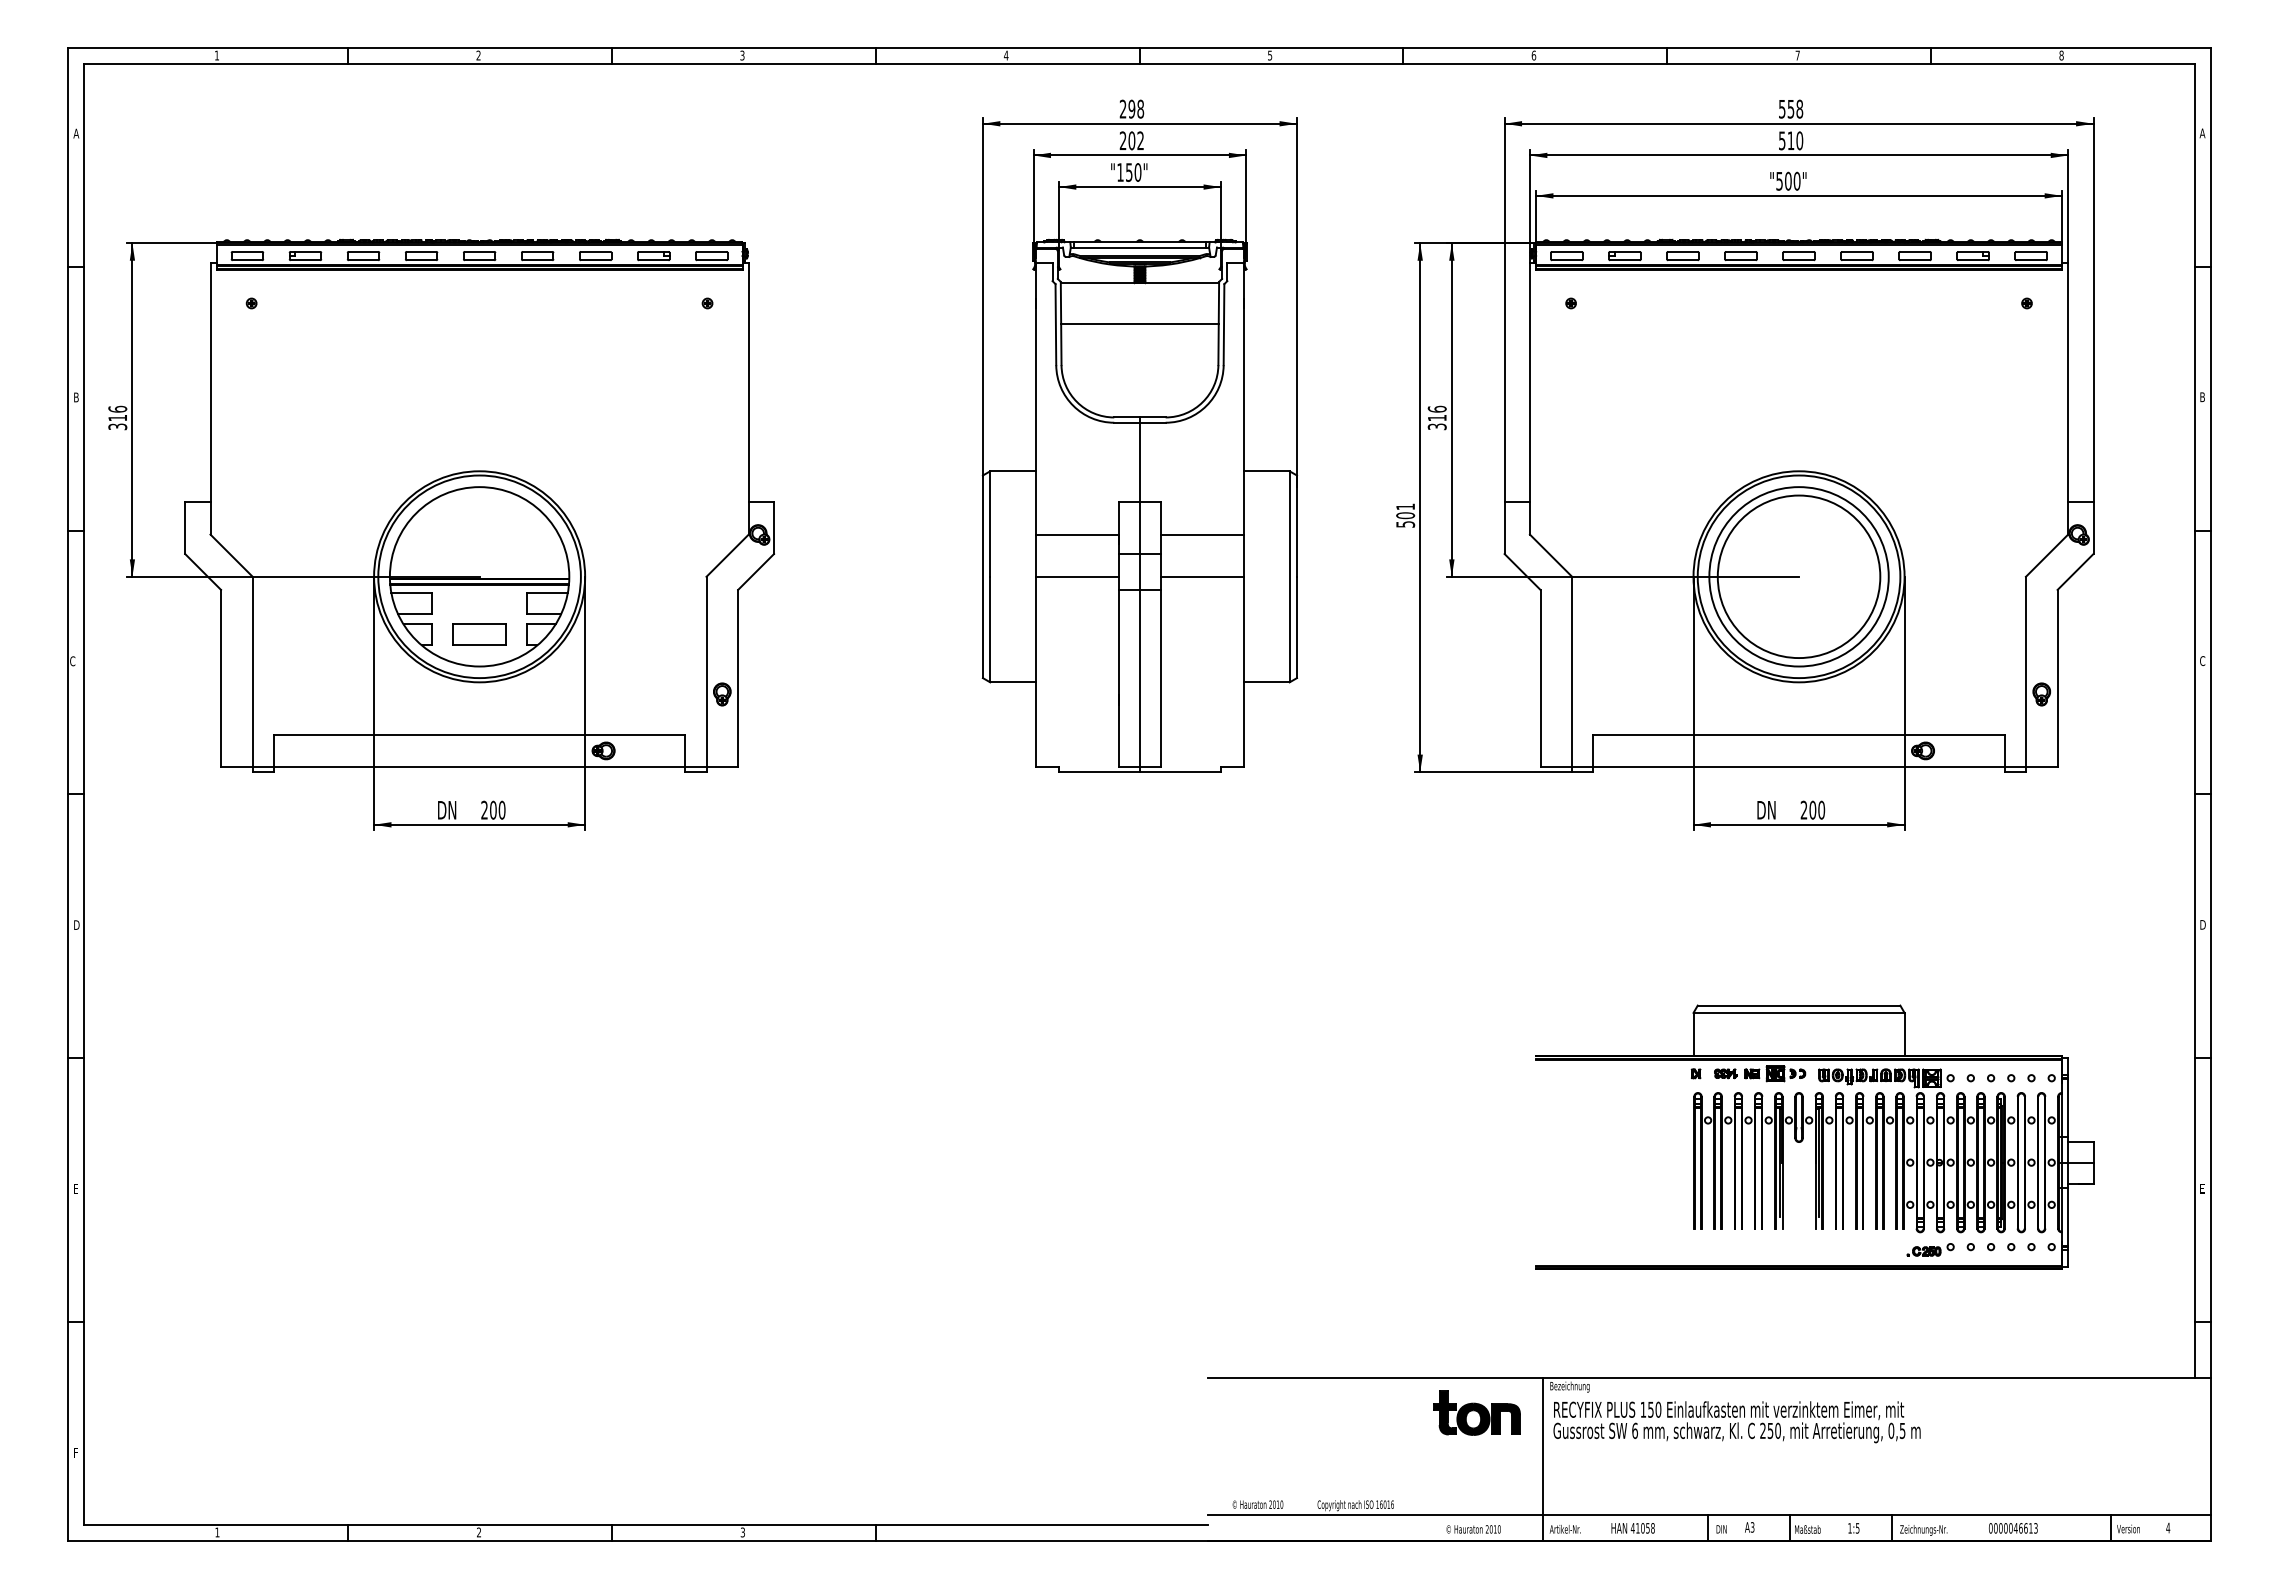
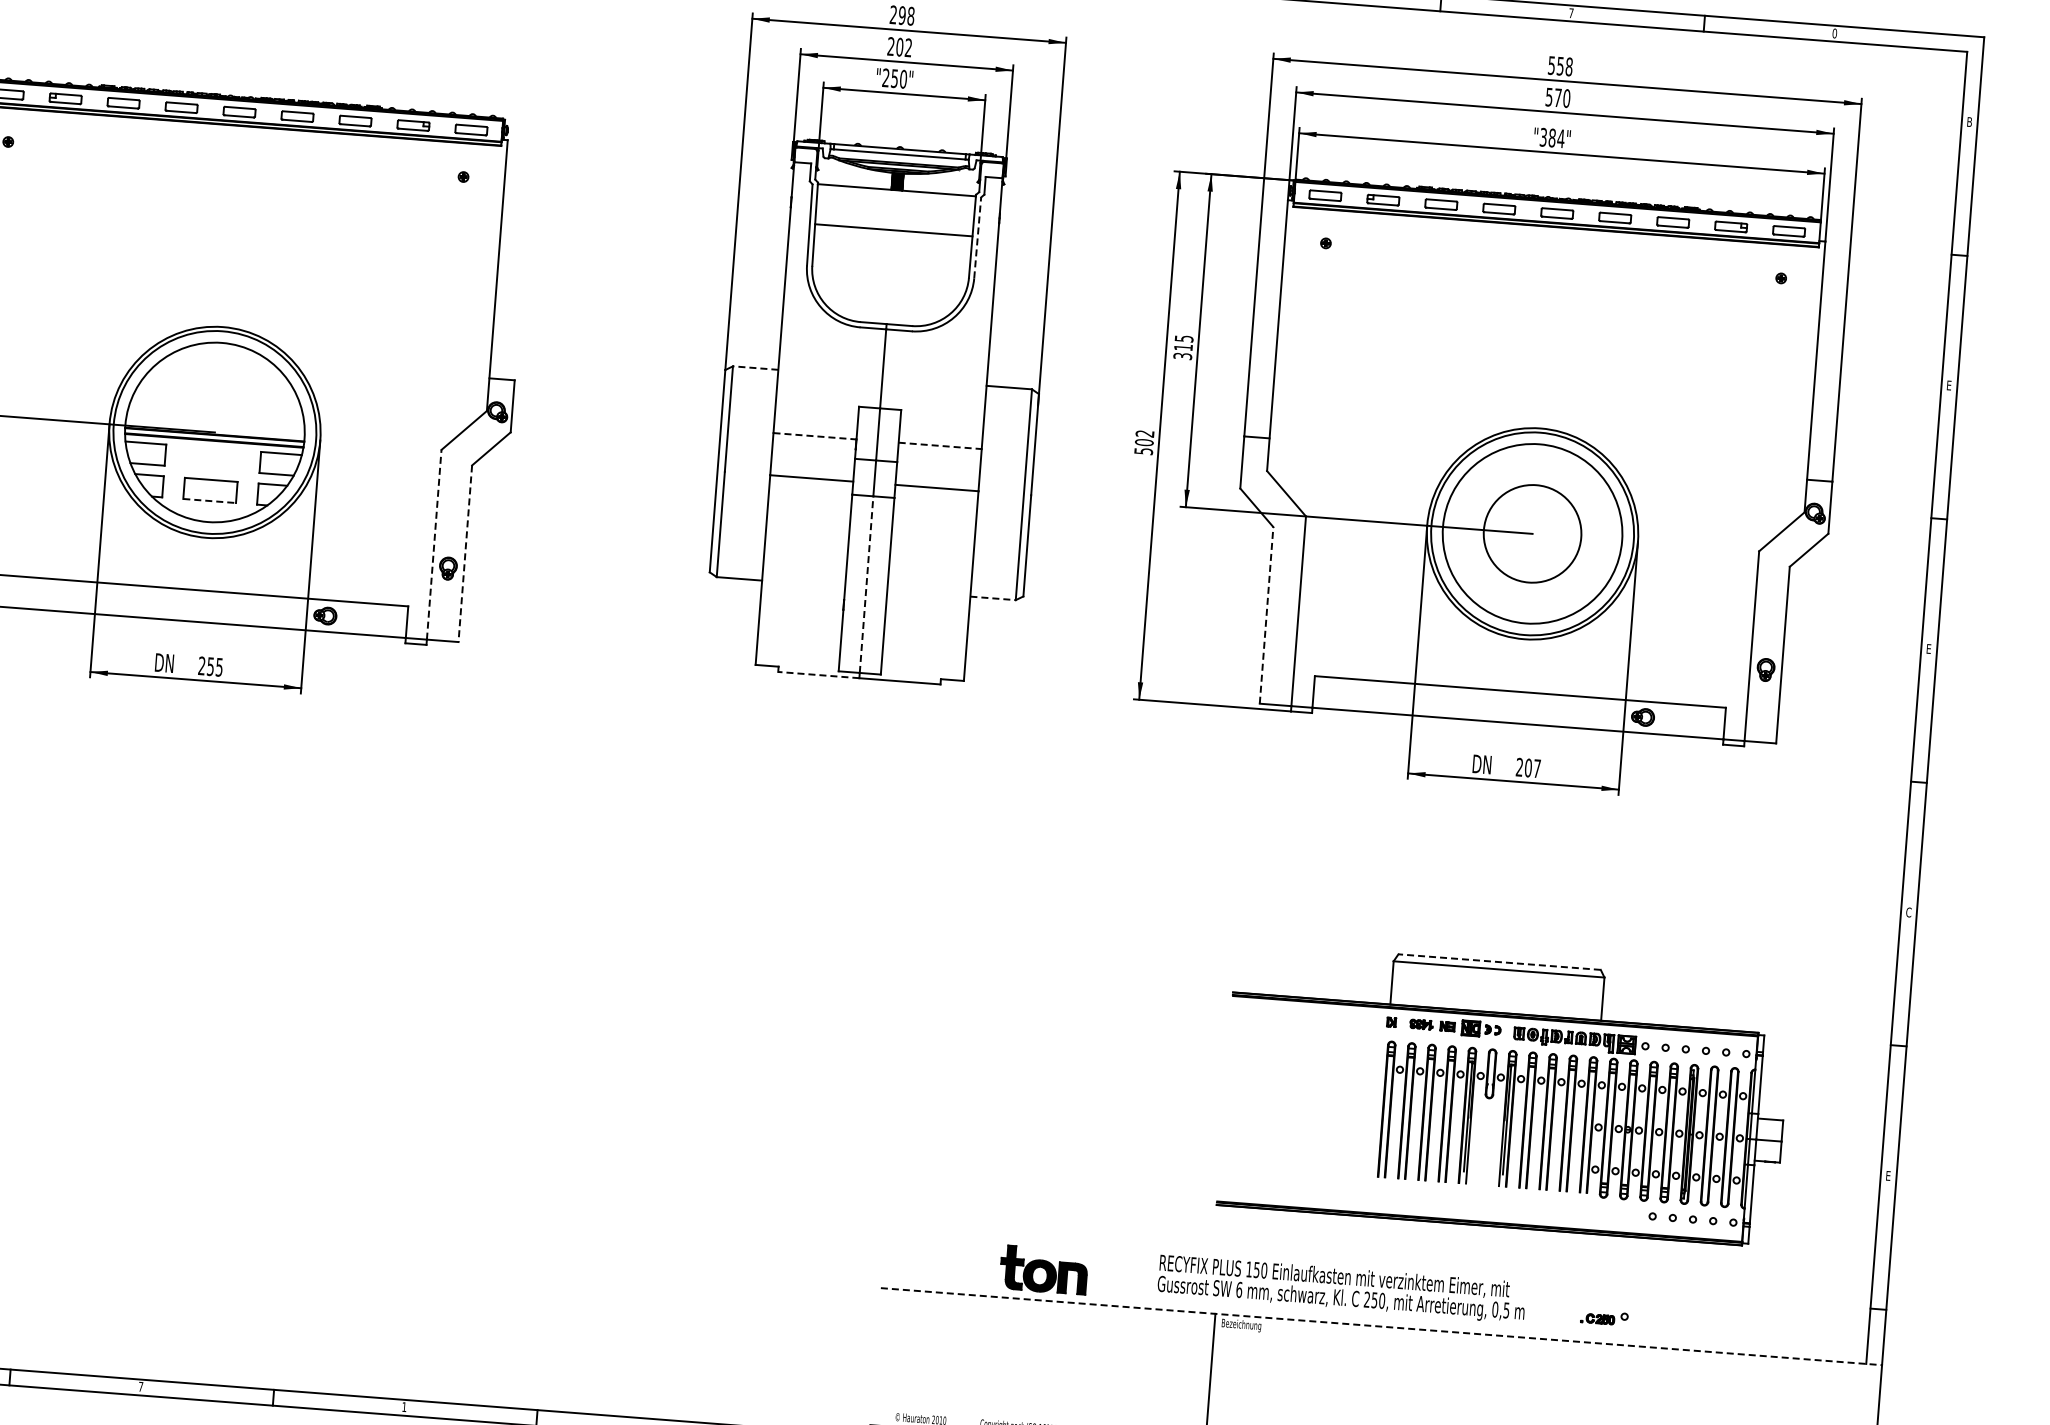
text: (2061, 55) -> (1834, 33), 8 -> 0
text: (2202, 133) -> (1969, 122), A -> B
text: (1790, 140) -> (1557, 97), 510 -> 570
text: (1120, 172) -> (886, 77), "150" -> "250"
text: (1788, 180) -> (1552, 137), "500" -> "384"
line: (1224, 324) -> (978, 237), solid -> dashed
text: (2202, 397) -> (1949, 385), B -> E
text: (1436, 408) -> (1183, 337), 316 -> 315
line: (1012, 471) -> (755, 368), solid -> dashed
text: (1405, 506) -> (1144, 433), 501 -> 502
line: (1077, 534) -> (815, 436), solid -> dashed
line: (1202, 534) -> (940, 445), solid -> dashed
circle: (1798, 576) -> (1532, 533), size x0.6
line: (480, 645) -> (210, 501), solid -> dashed
text: (2202, 661) -> (1928, 649), C -> E
line: (706, 671) -> (434, 544), solid -> dashed
line: (1139, 677) -> (866, 583), solid -> dashed
line: (1540, 677) -> (1266, 614), solid -> dashed
line: (738, 678) -> (465, 553), solid -> dashed
line: (1266, 682) -> (992, 598), solid -> dashed
line: (1099, 772) -> (818, 675), solid -> dashed
text: (497, 809) -> (214, 666), 200 -> 255
text: (1821, 809) -> (1537, 767), 200 -> 207
text: (2202, 924) -> (1908, 912), D -> C
line: (1798, 1005) -> (1499, 961), solid -> dashed
part: (1930, 1249) -> (1604, 1317), moved
line: (1709, 1377) -> (1381, 1326), solid -> dashed
part: (1476, 1412) -> (1043, 1269), moved
text: (1736, 1422) -> (1341, 1289), moved
text: (479, 1532) -> (141, 1386), 2 -> 7
text: (742, 1532) -> (404, 1407), 3 -> 1

